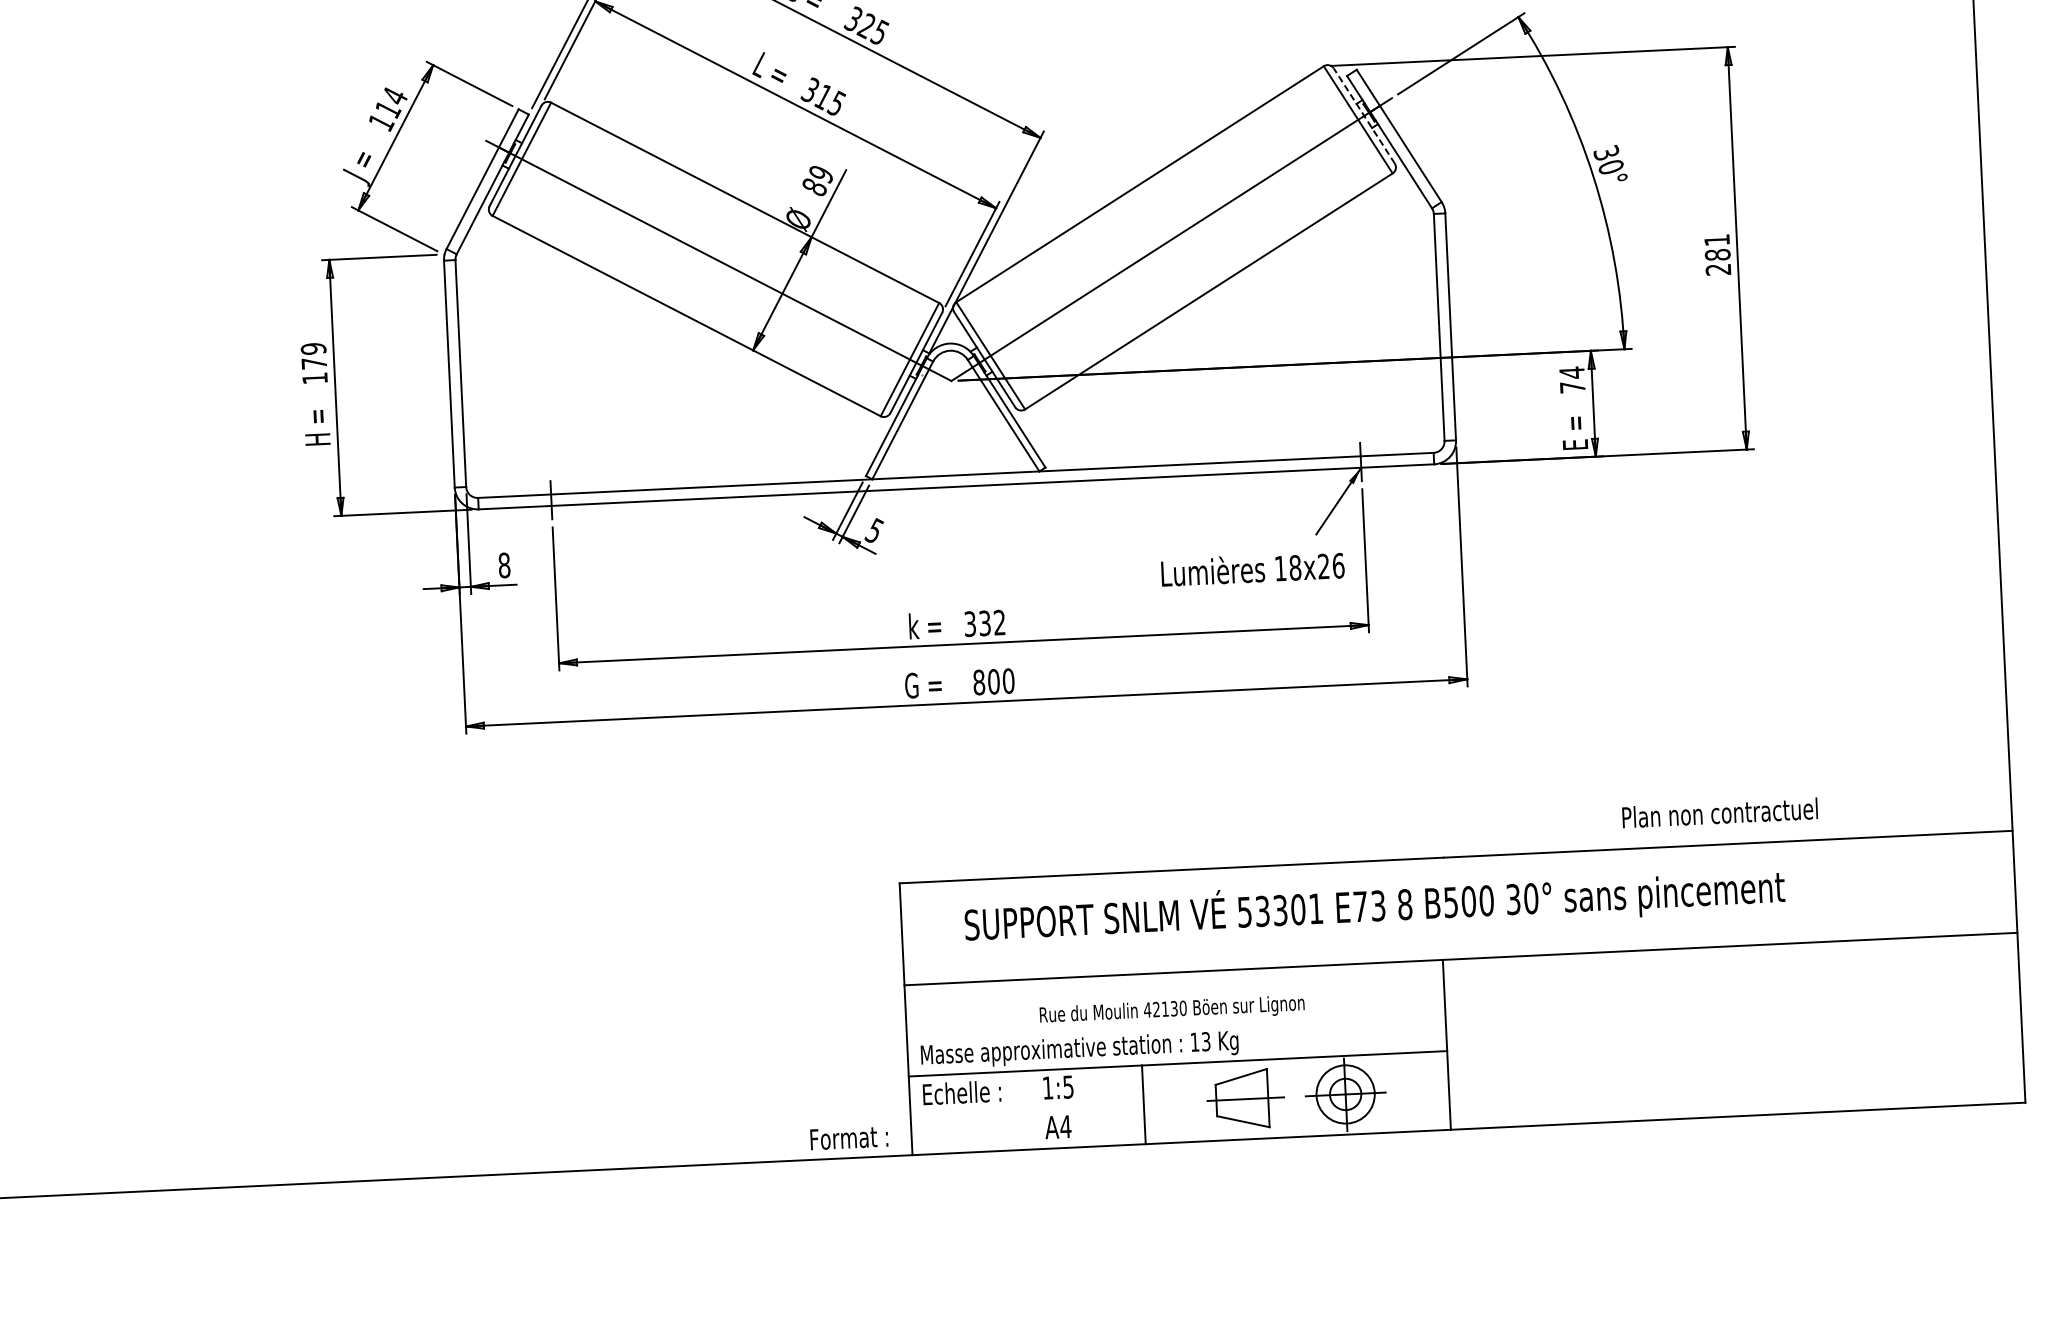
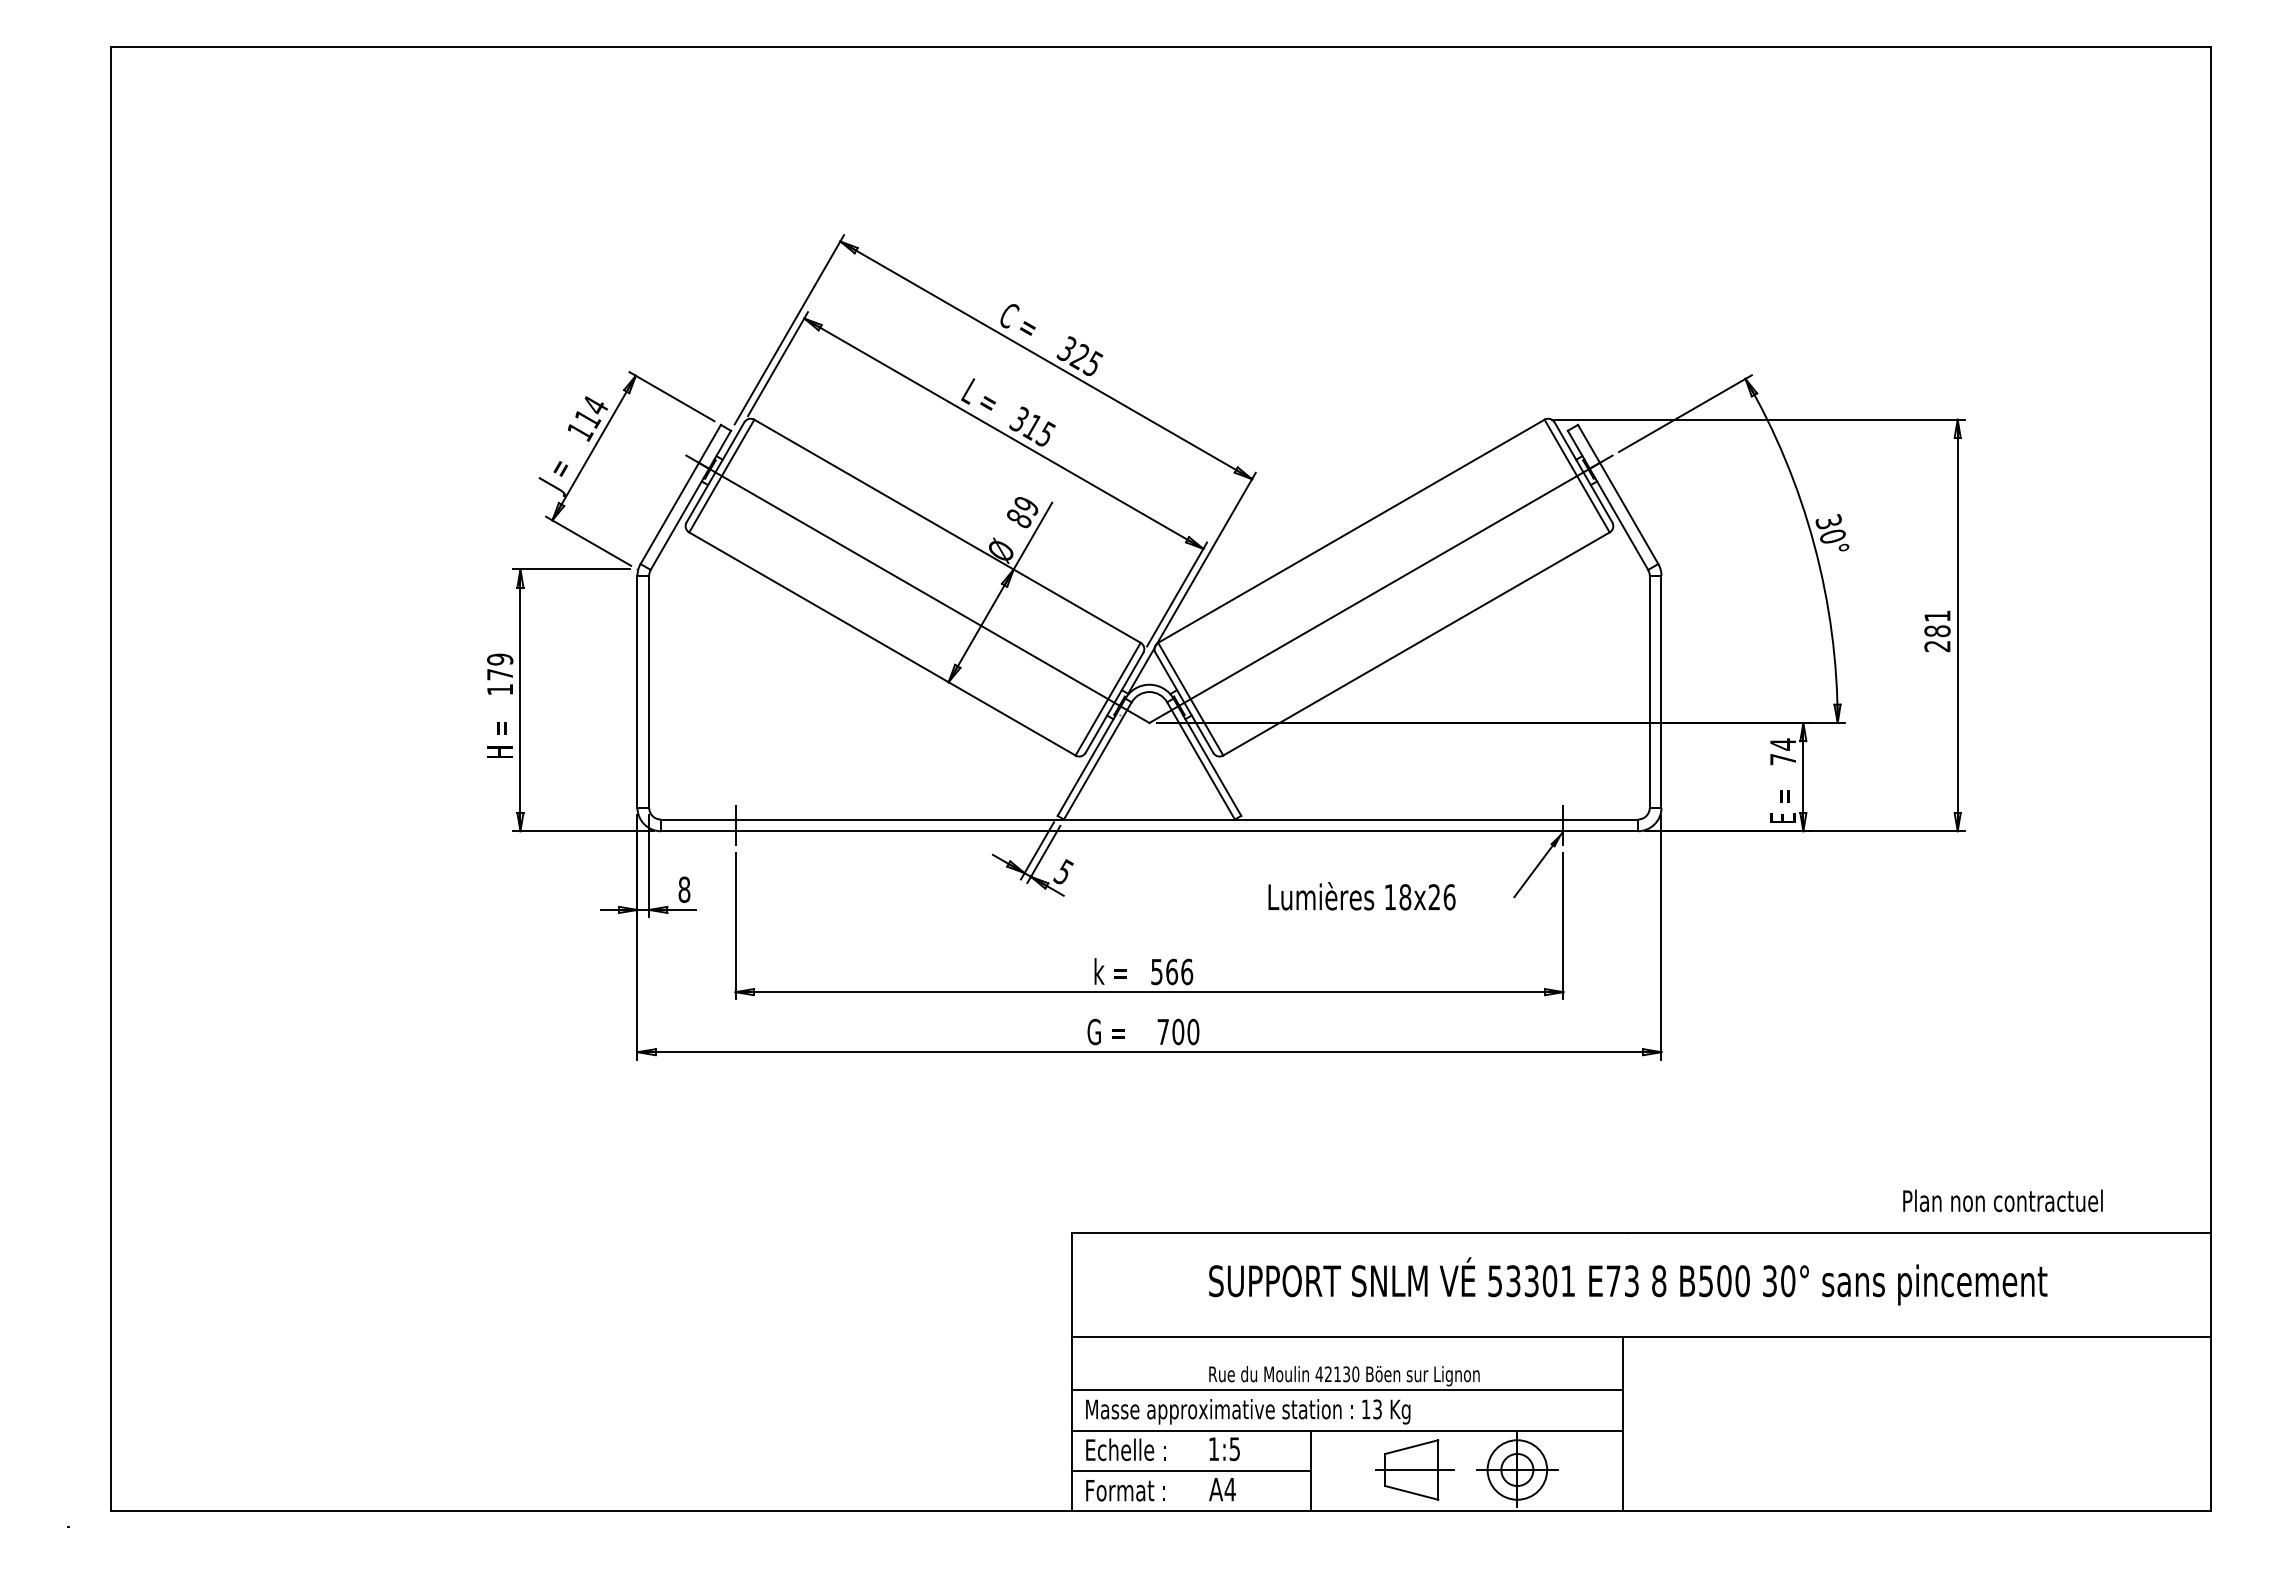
line: (1364, 116) -> (1583, 472), dashed -> solid
text: (1252, 569) -> (1361, 896), moved
text: (985, 622) -> (1172, 971), 332 -> 566
text: (979, 682) -> (1163, 1031), 800 -> 700
text: (1719, 812) -> (2002, 1200), moved
text: (1375, 906) -> (1628, 1281), moved
line: (1175, 1024) -> (1347, 1390), added
line: (1027, 1109) -> (1191, 1470), added
text: (849, 1137) -> (1125, 1490), moved

